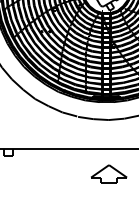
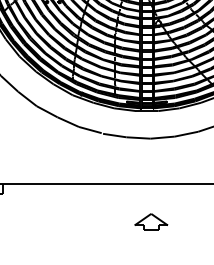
part: (109, 173) -> (151, 221), size x0.6

